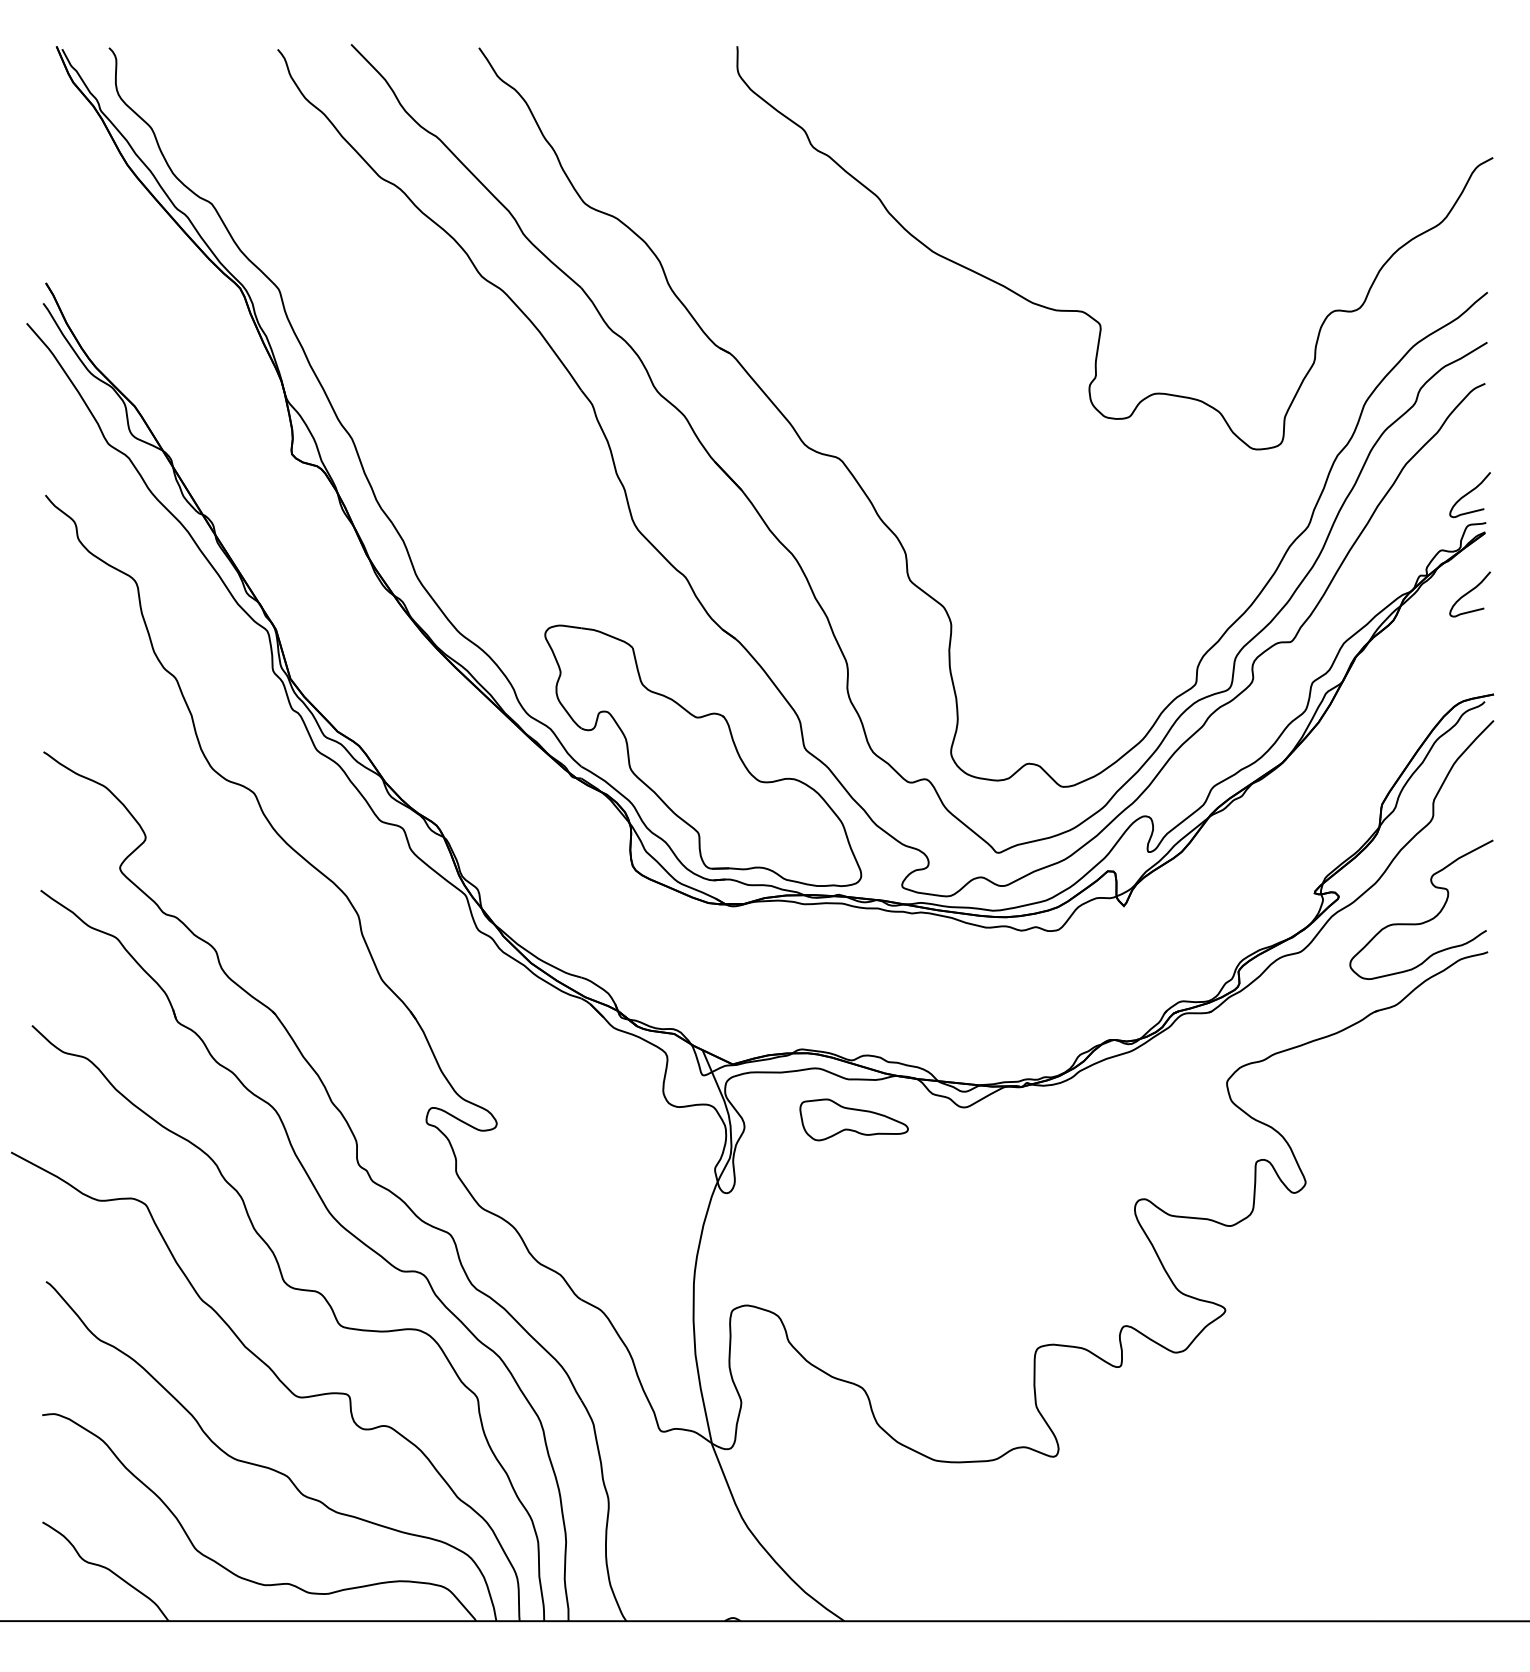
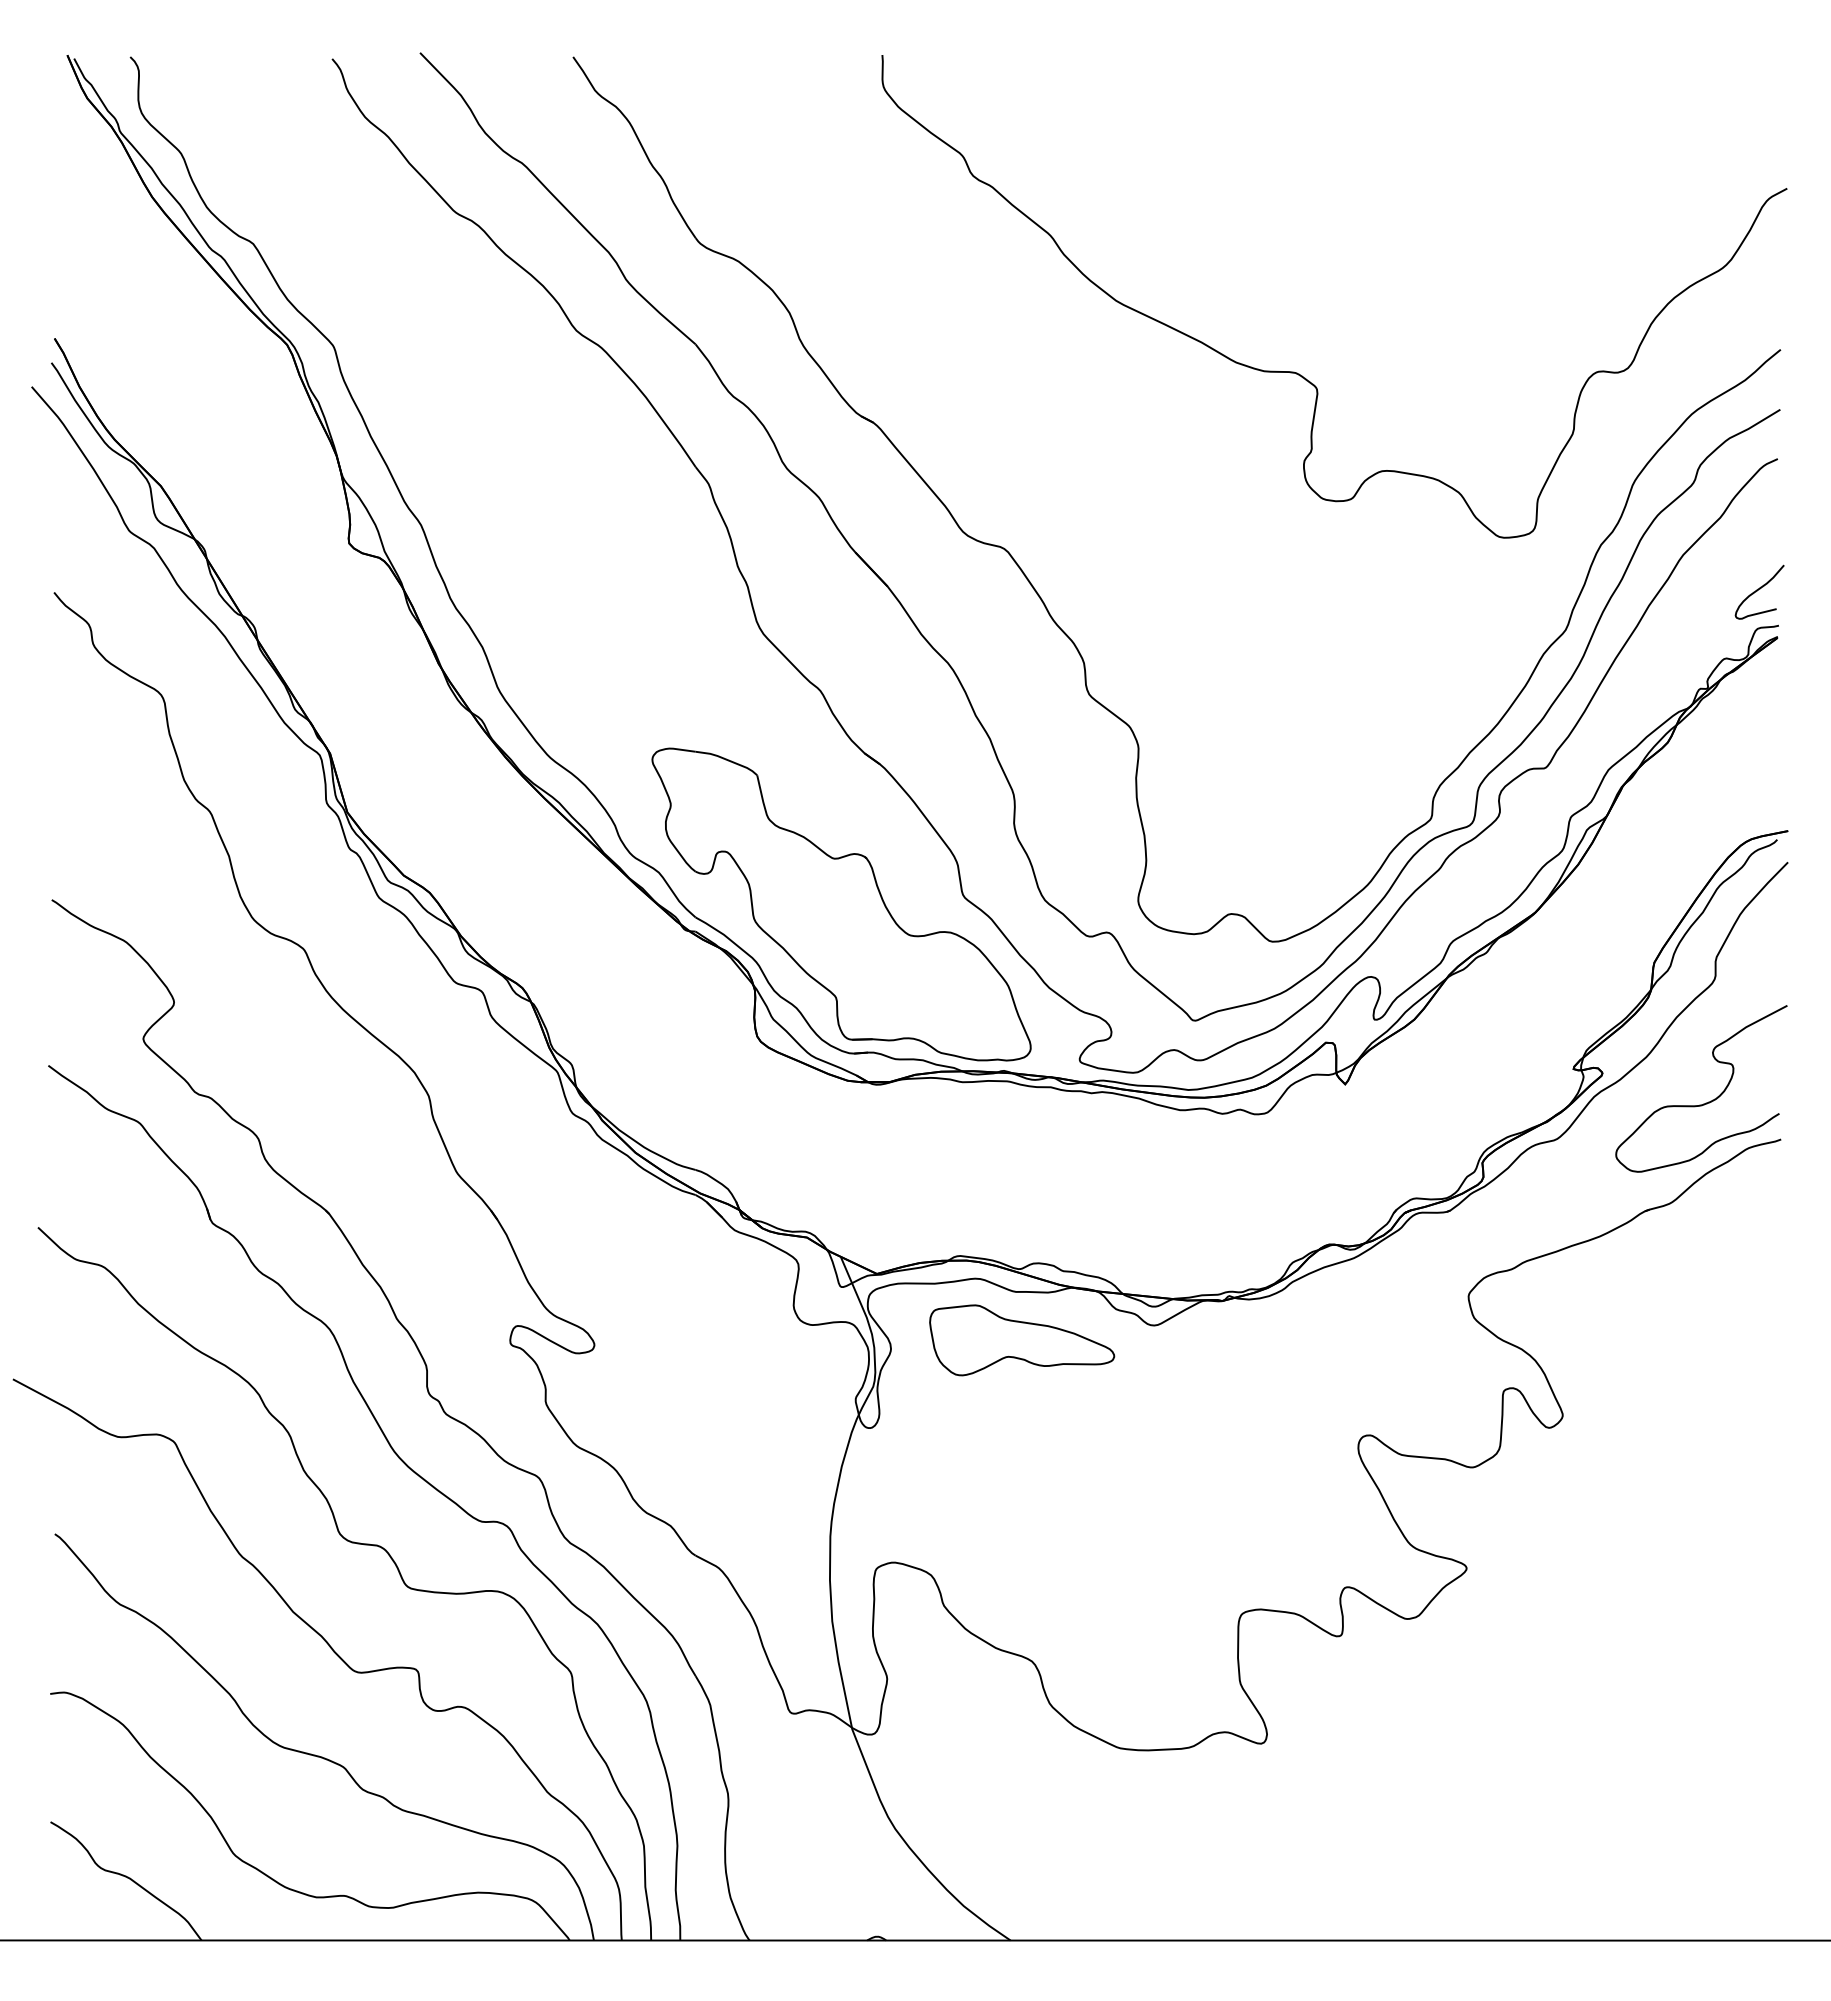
curve: (1469, 592) -> (1758, 709), removed
part: (854, 1120) -> (1022, 1340), size x1.43

